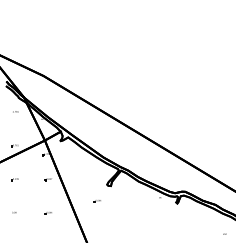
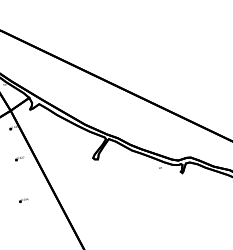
part: (96, 201) -> (81, 180), removed

